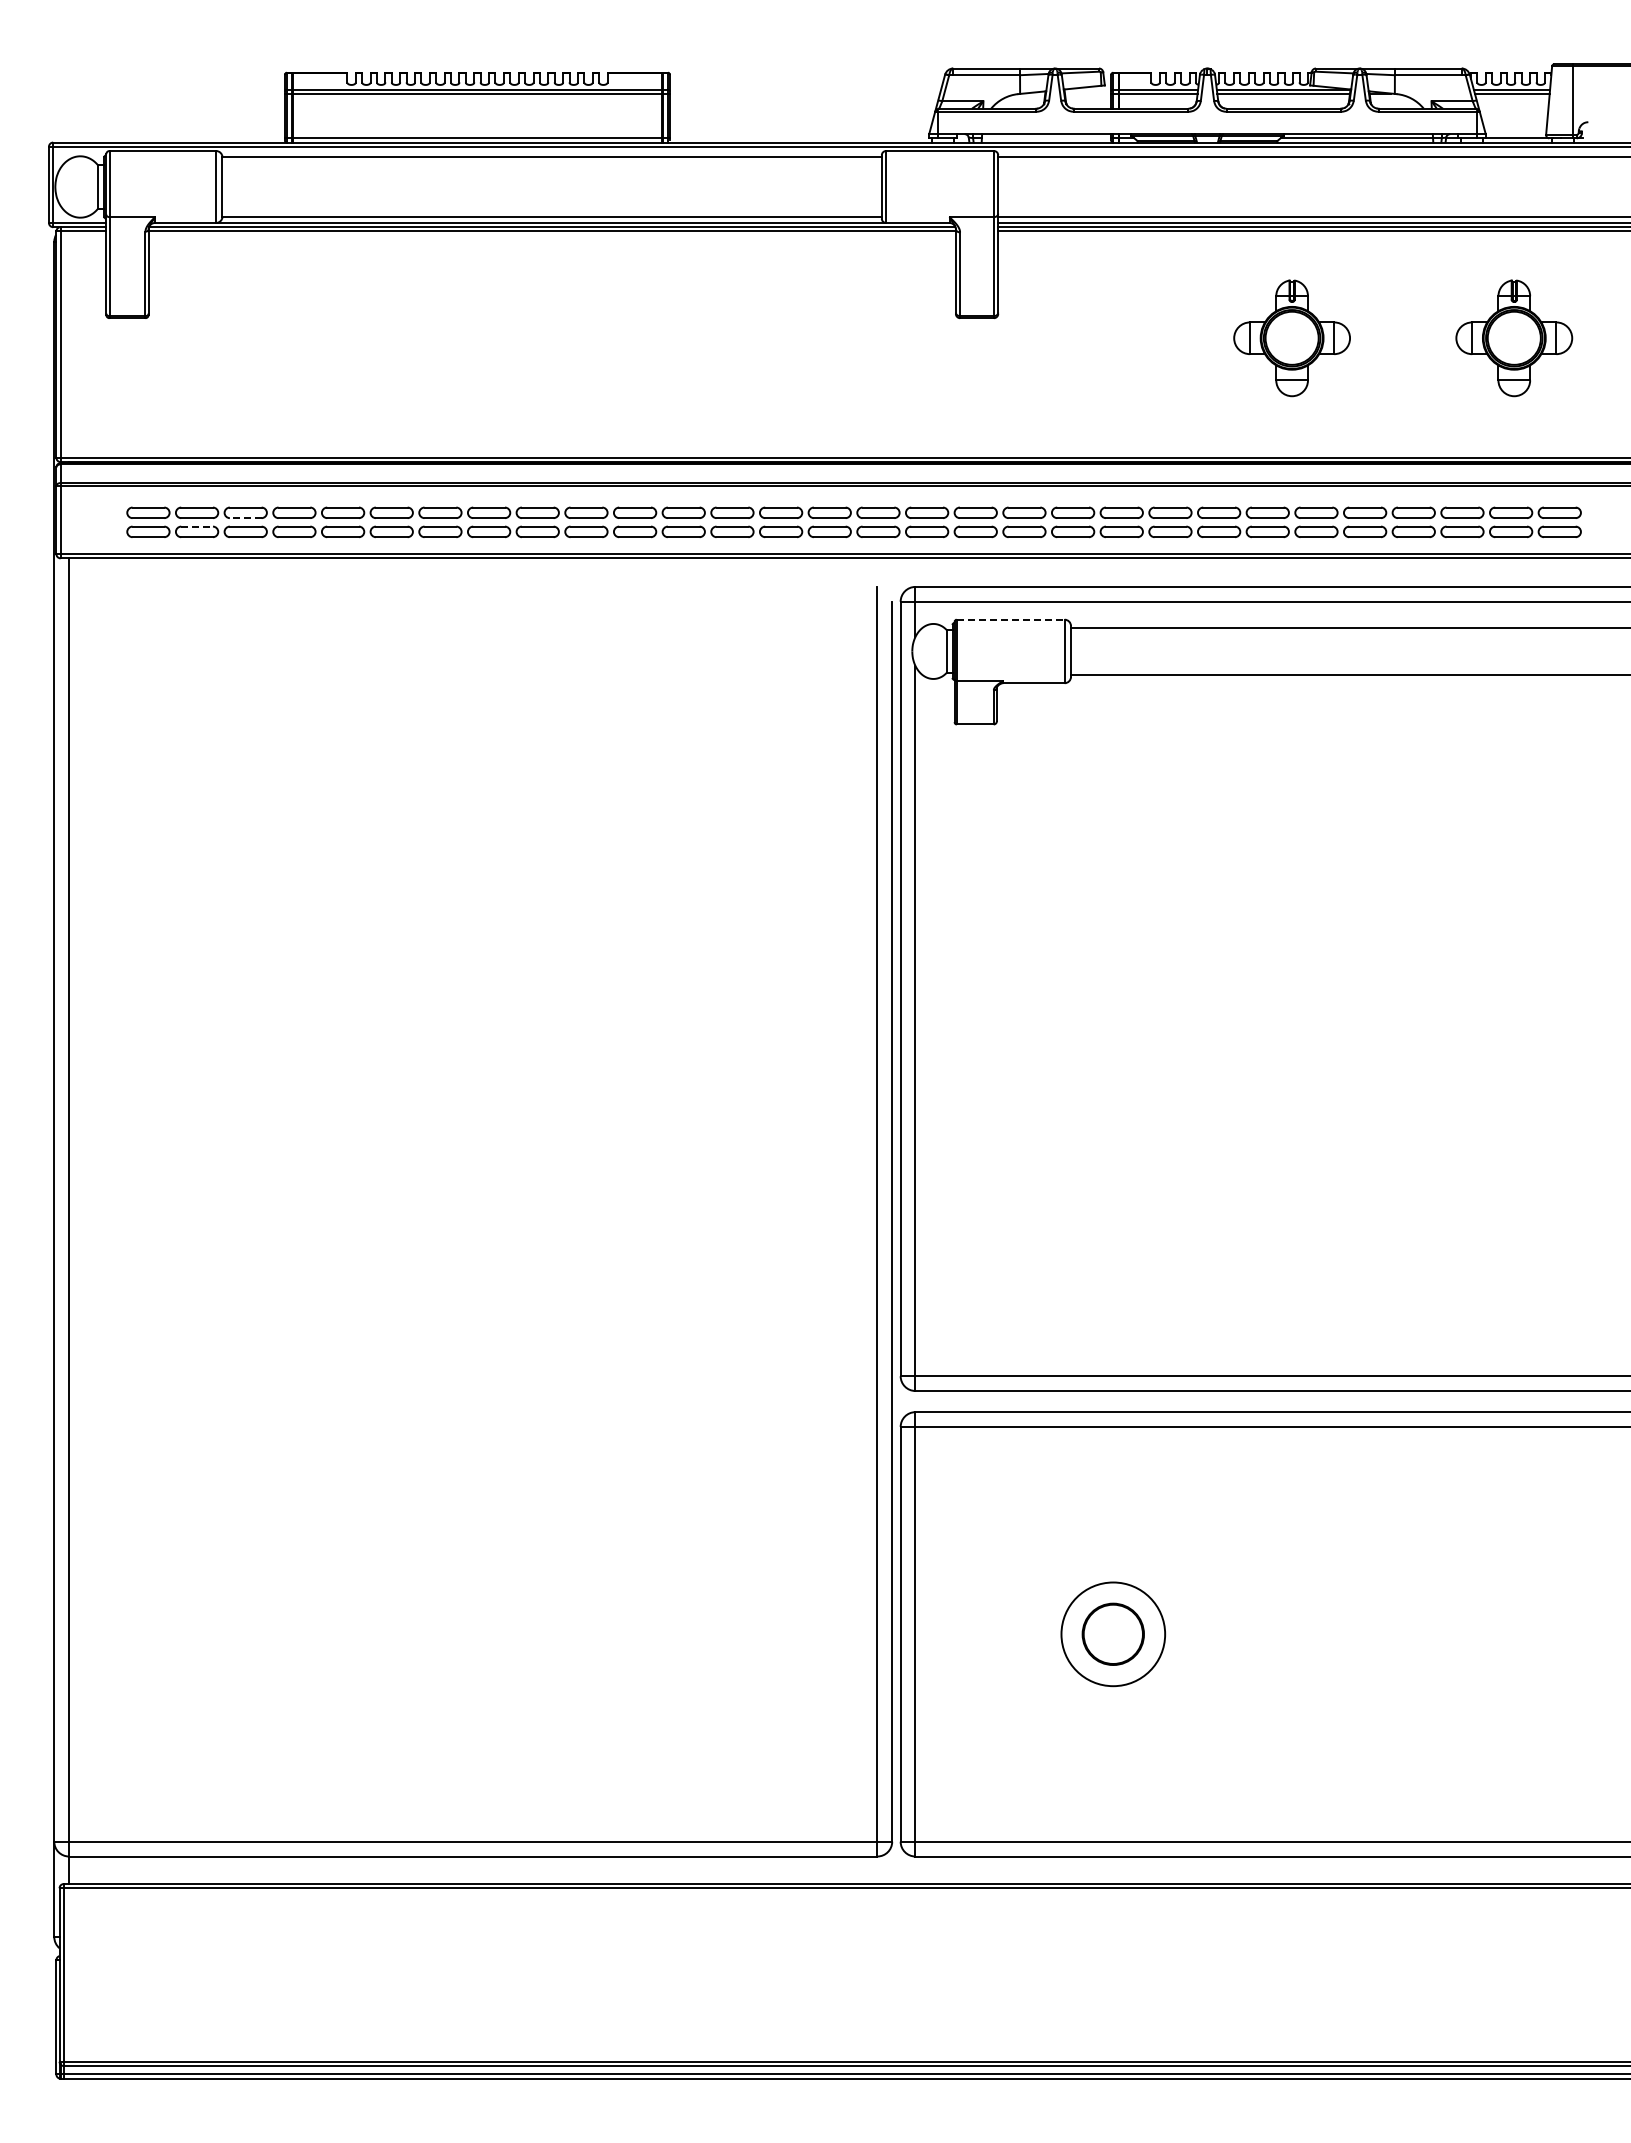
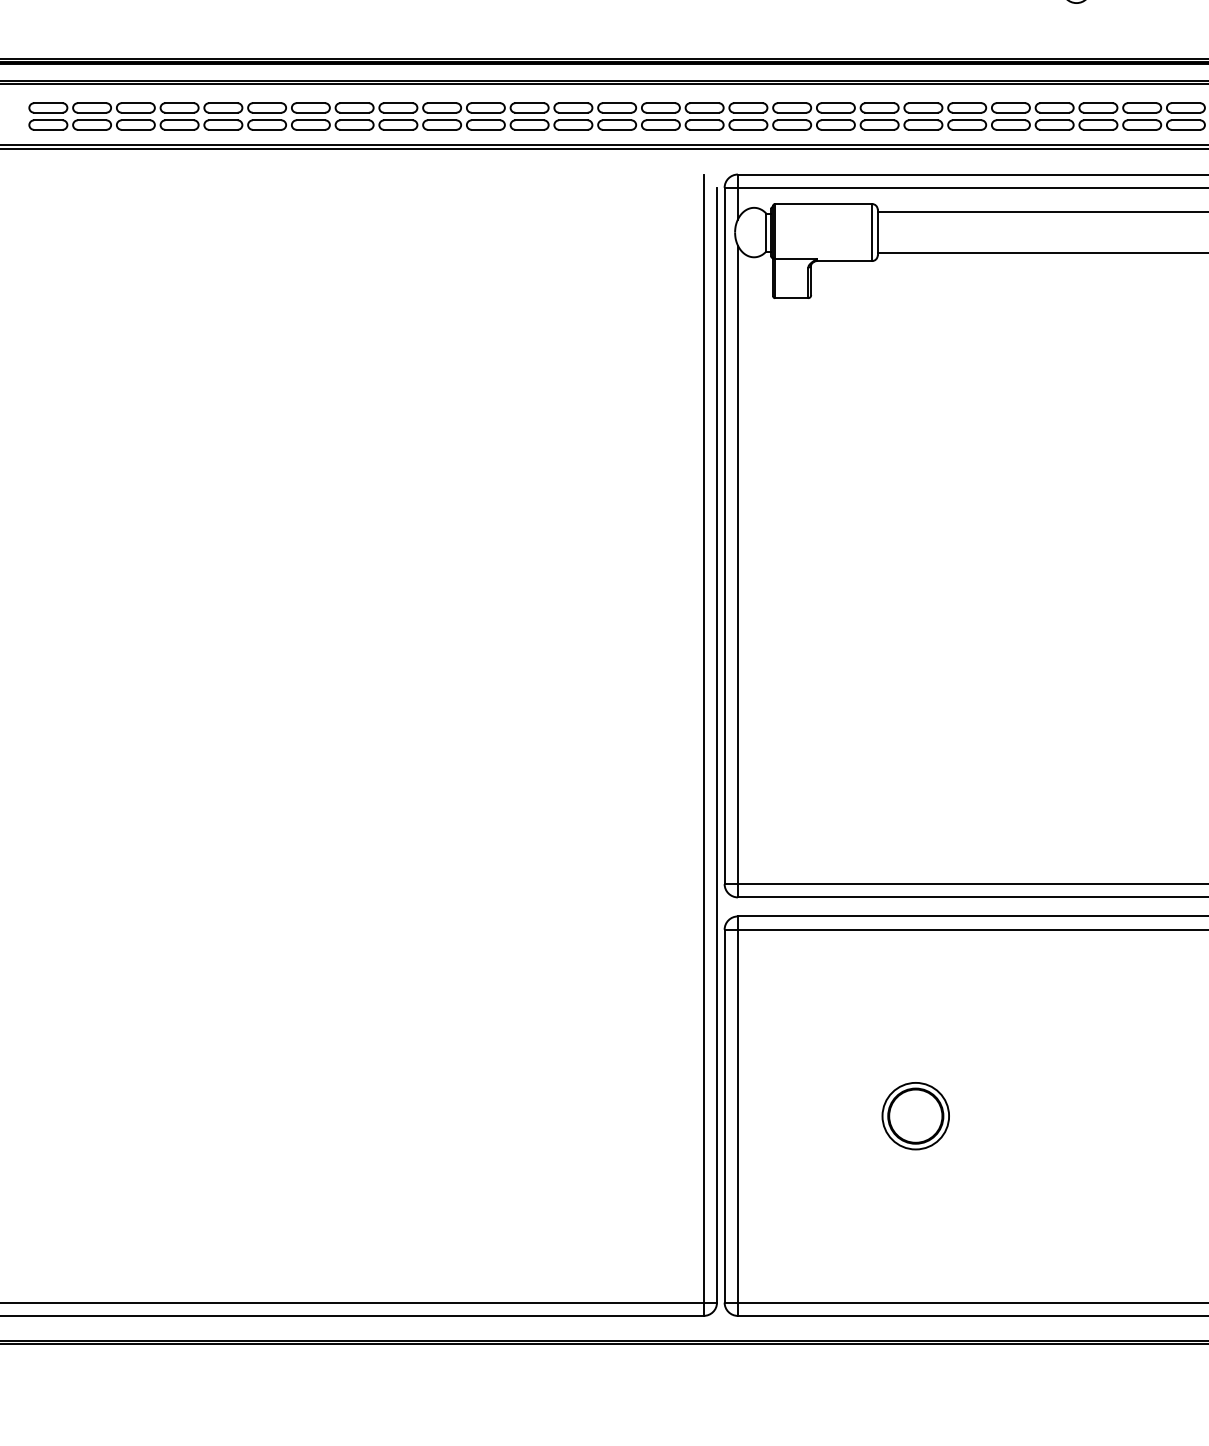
line: (245, 518) -> (135, 113), dashed -> solid
line: (197, 526) -> (92, 120), dashed -> solid
line: (1010, 619) -> (823, 203), dashed -> solid
circle: (1113, 1634) -> (915, 1116), size x0.71

